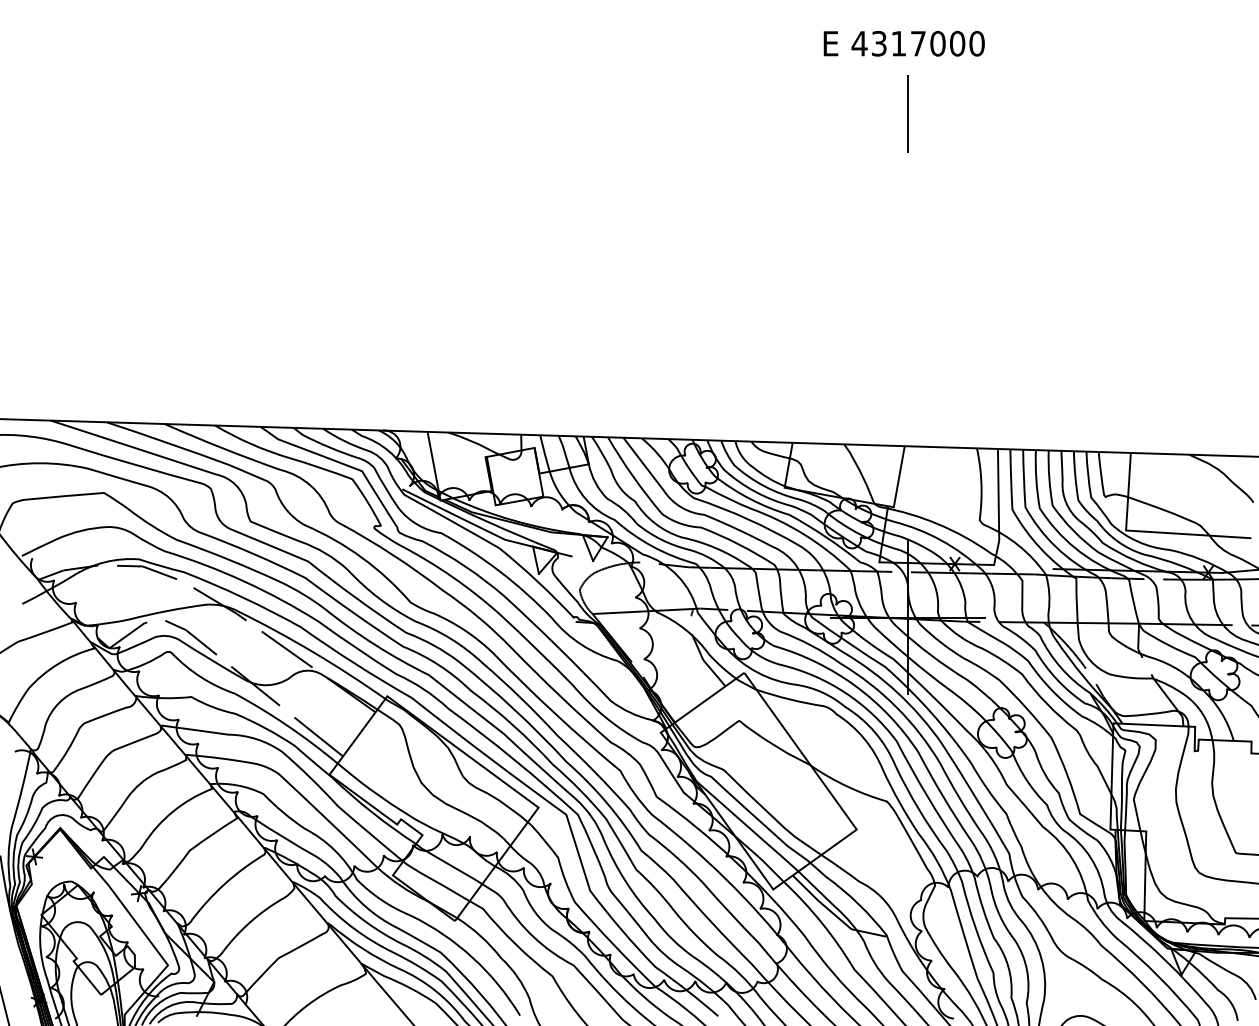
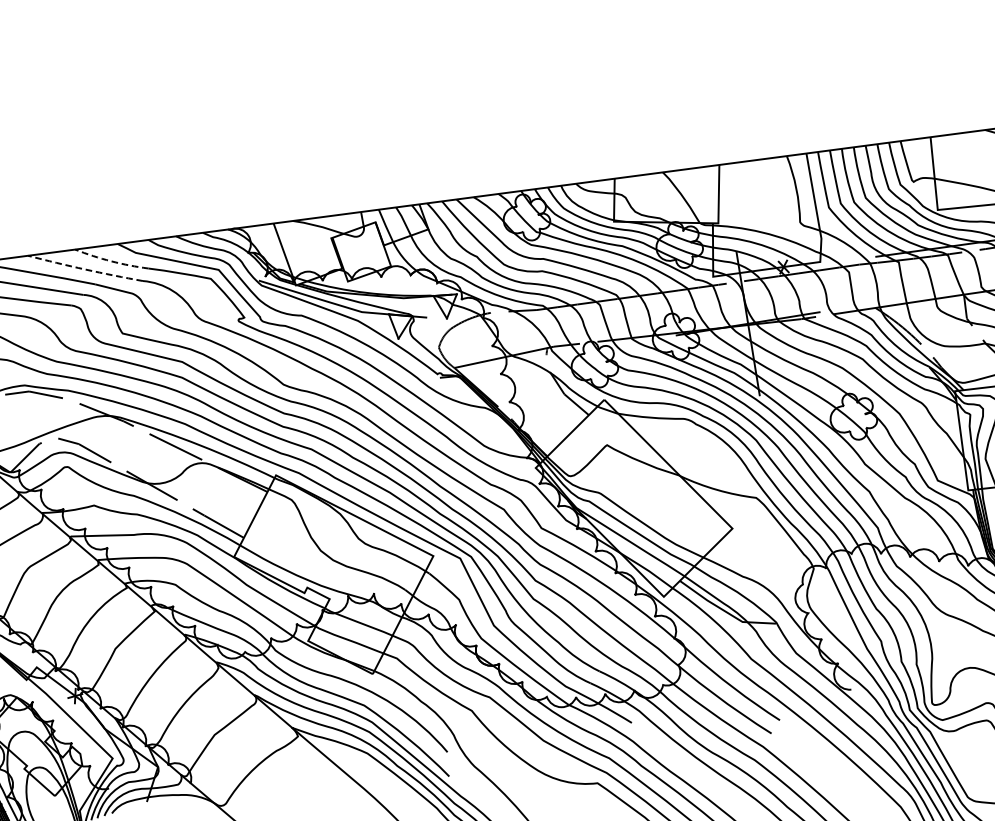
line: (251, 443) -> (111, 260), solid -> dashed
line: (222, 448) -> (85, 269), solid -> dashed

